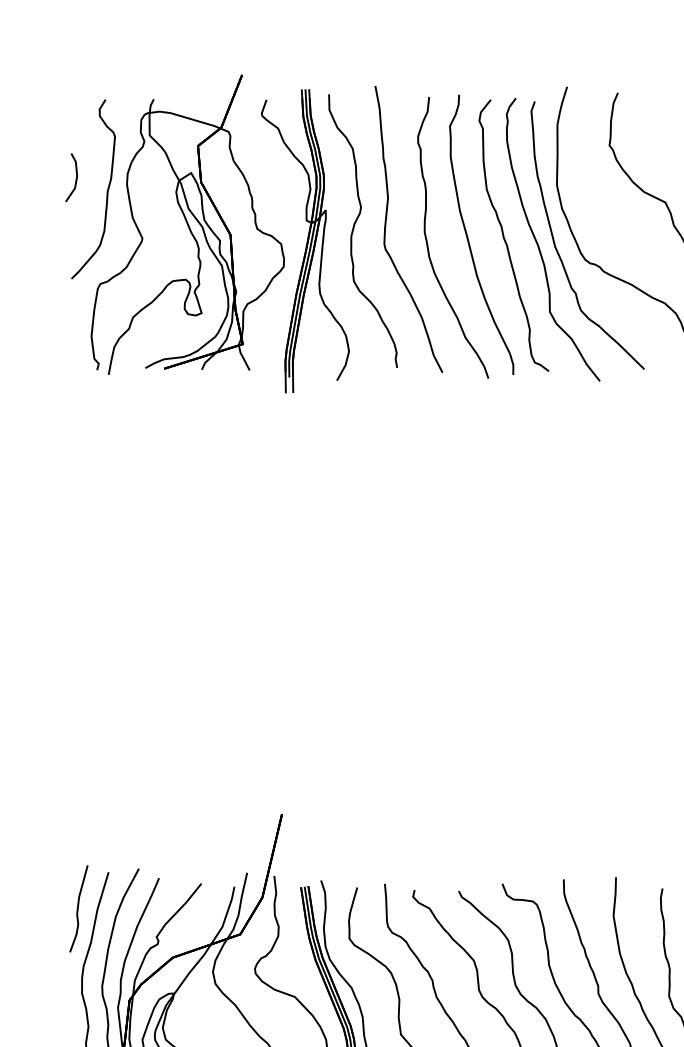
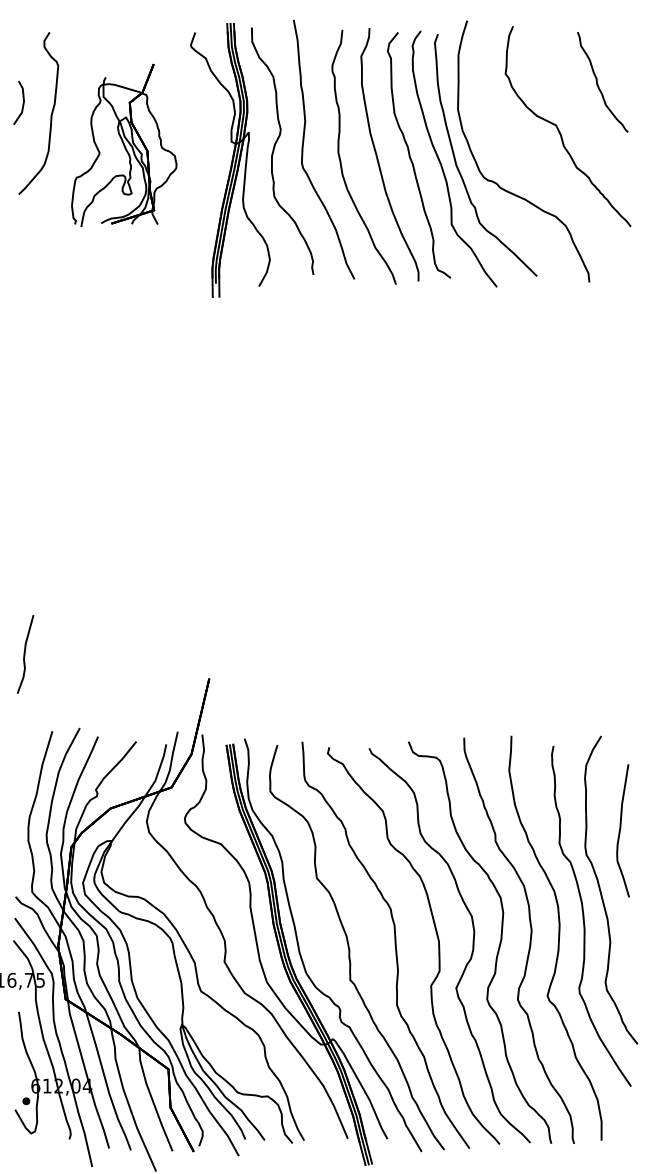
part: (188, 224) -> (124, 145), size x0.6
curve: (78, 908) -> (25, 654), moved

